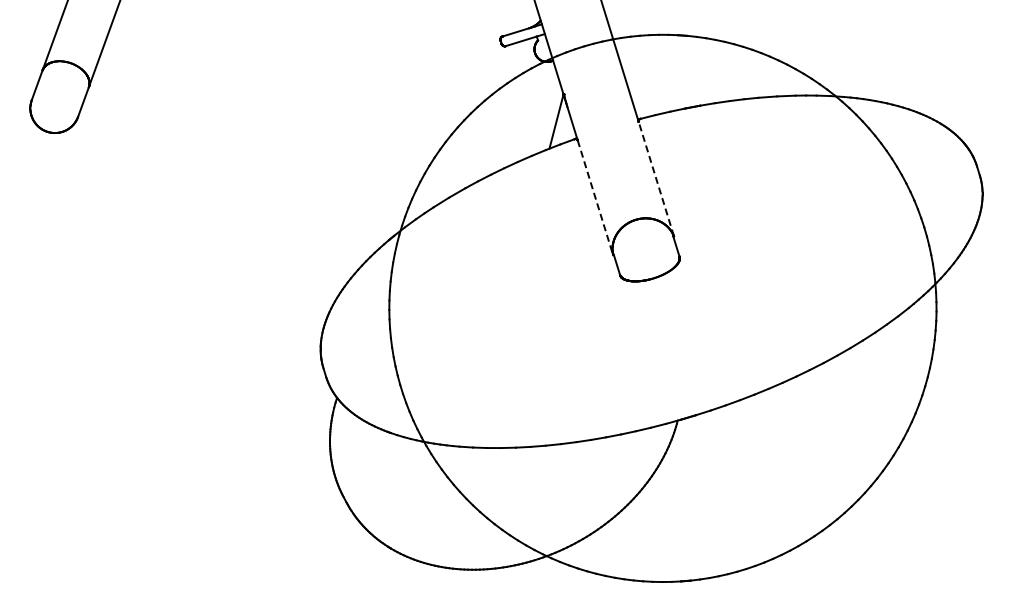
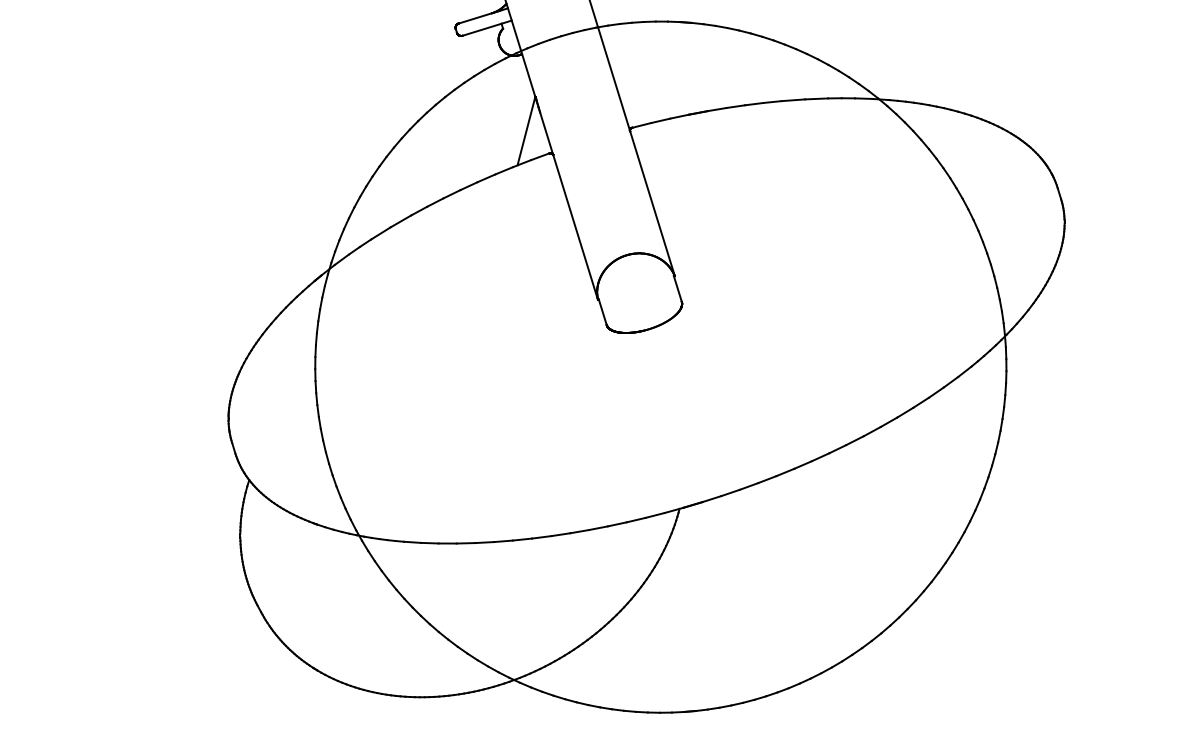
line: (656, 178) -> (652, 203), dashed -> solid
line: (595, 198) -> (575, 228), dashed -> solid

